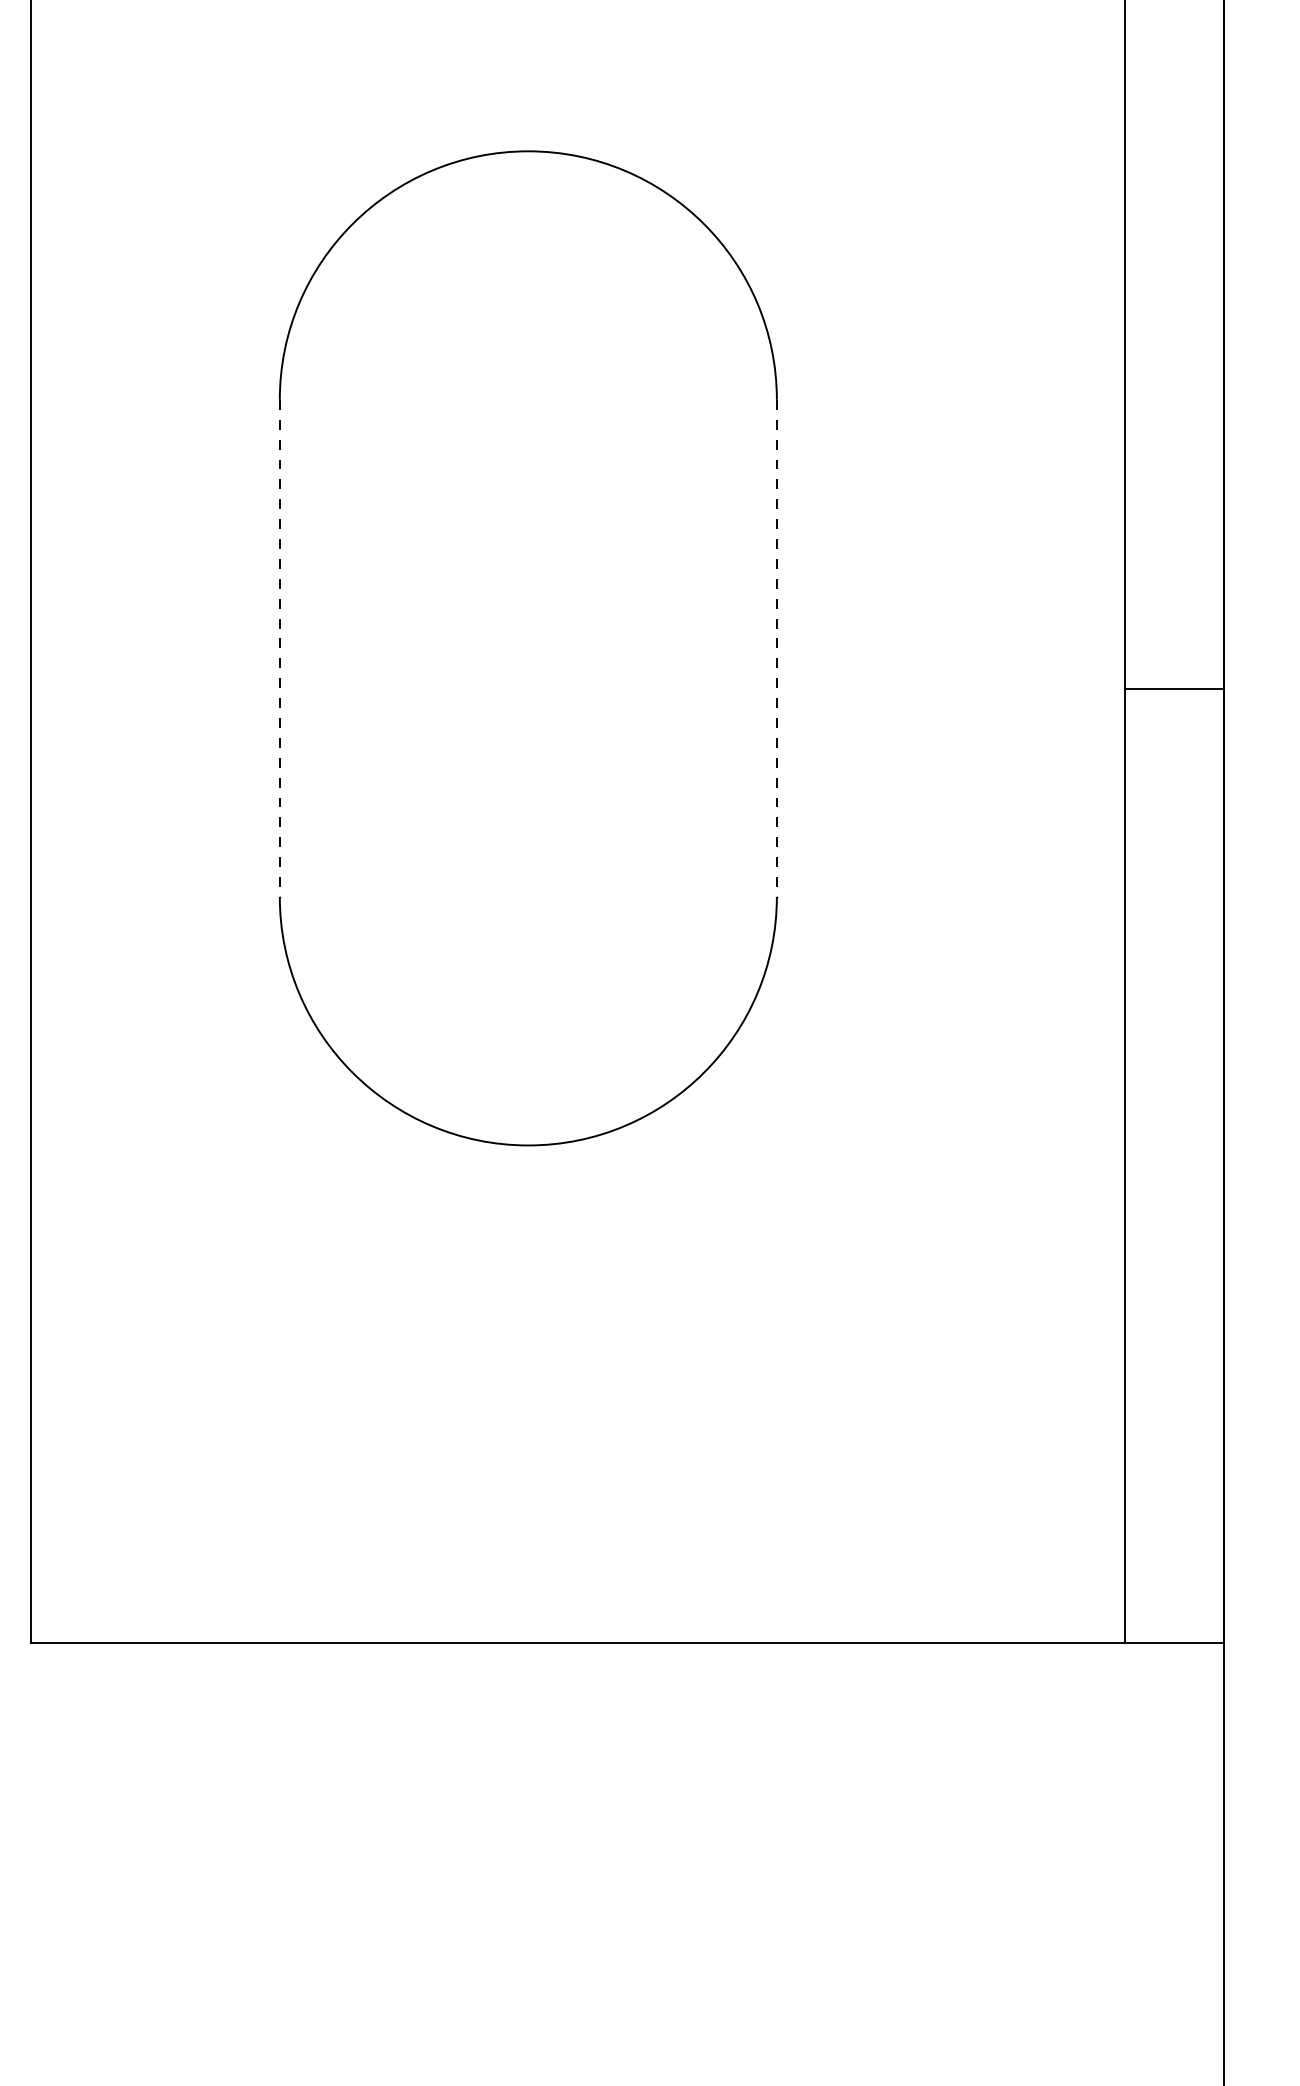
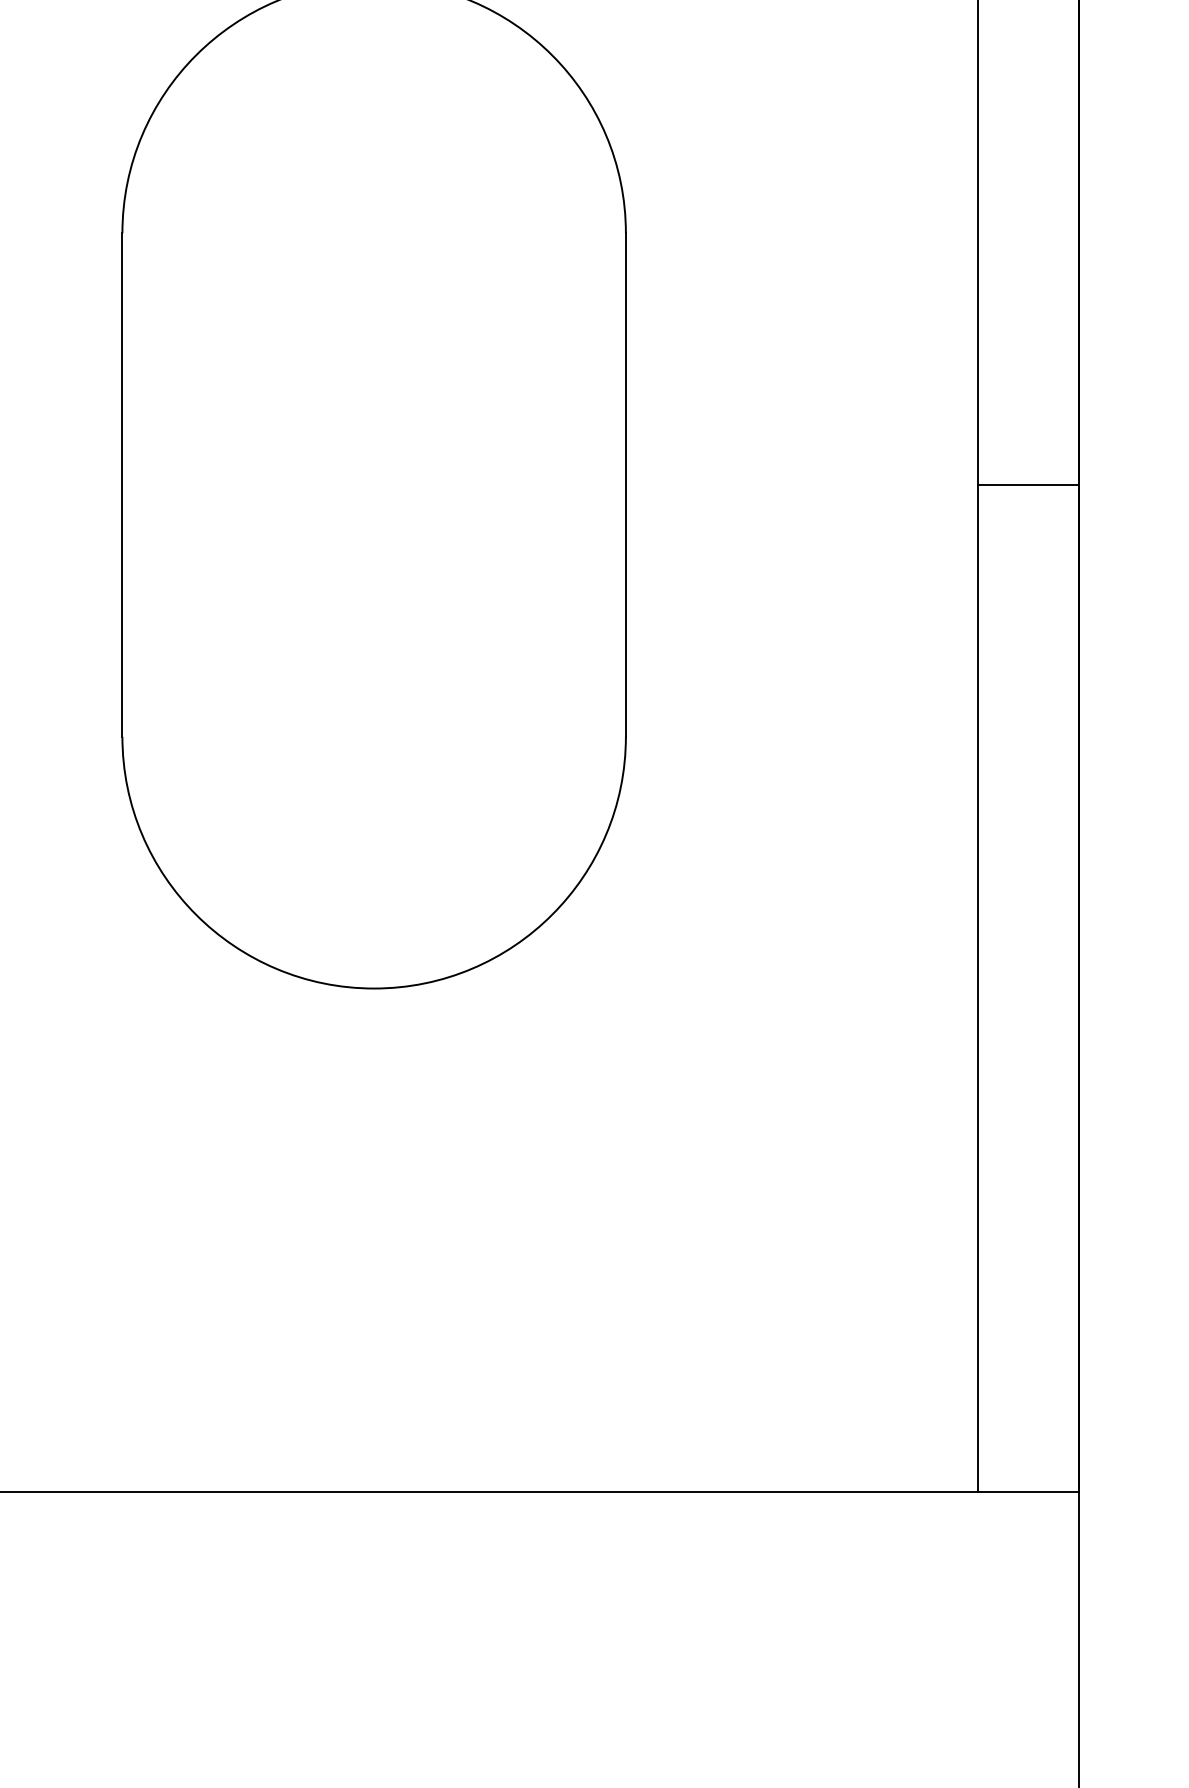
line: (279, 648) -> (122, 485), dashed -> solid
line: (776, 648) -> (625, 485), dashed -> solid
line: (1174, 689) -> (1028, 485), moved

